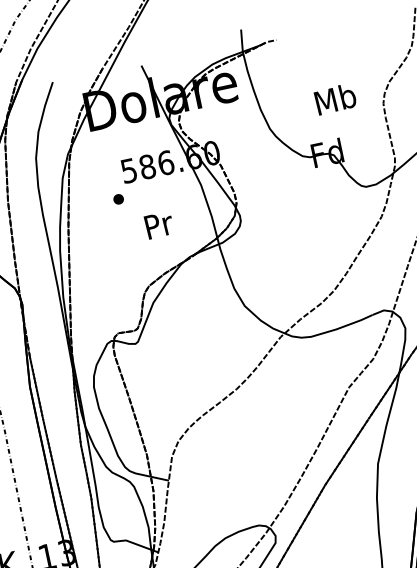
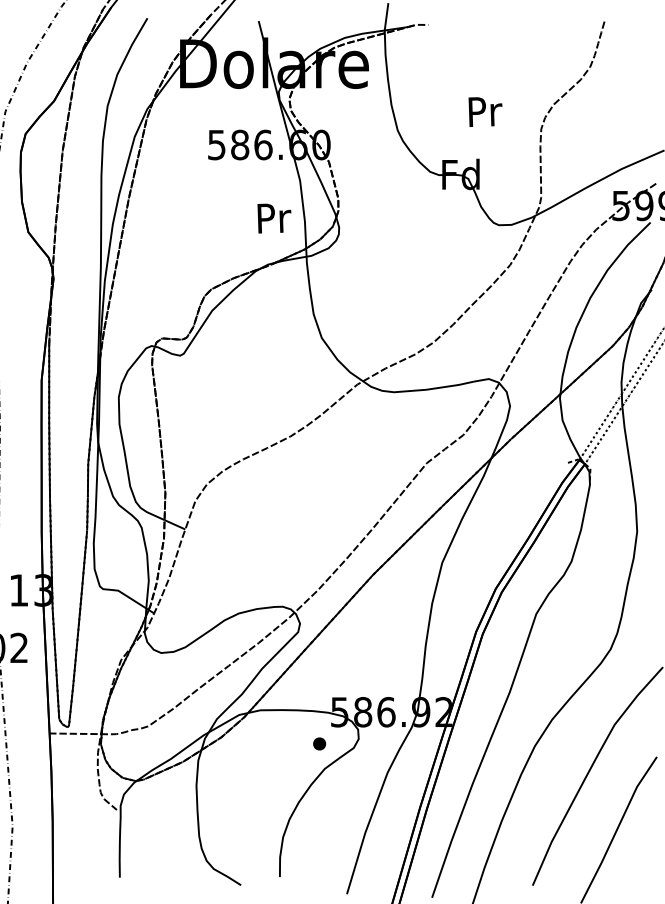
text: (335, 99) -> (484, 111), Mb -> Pr
part: (118, 199) -> (196, 176), removed
text: (159, 225) -> (274, 218), moved

